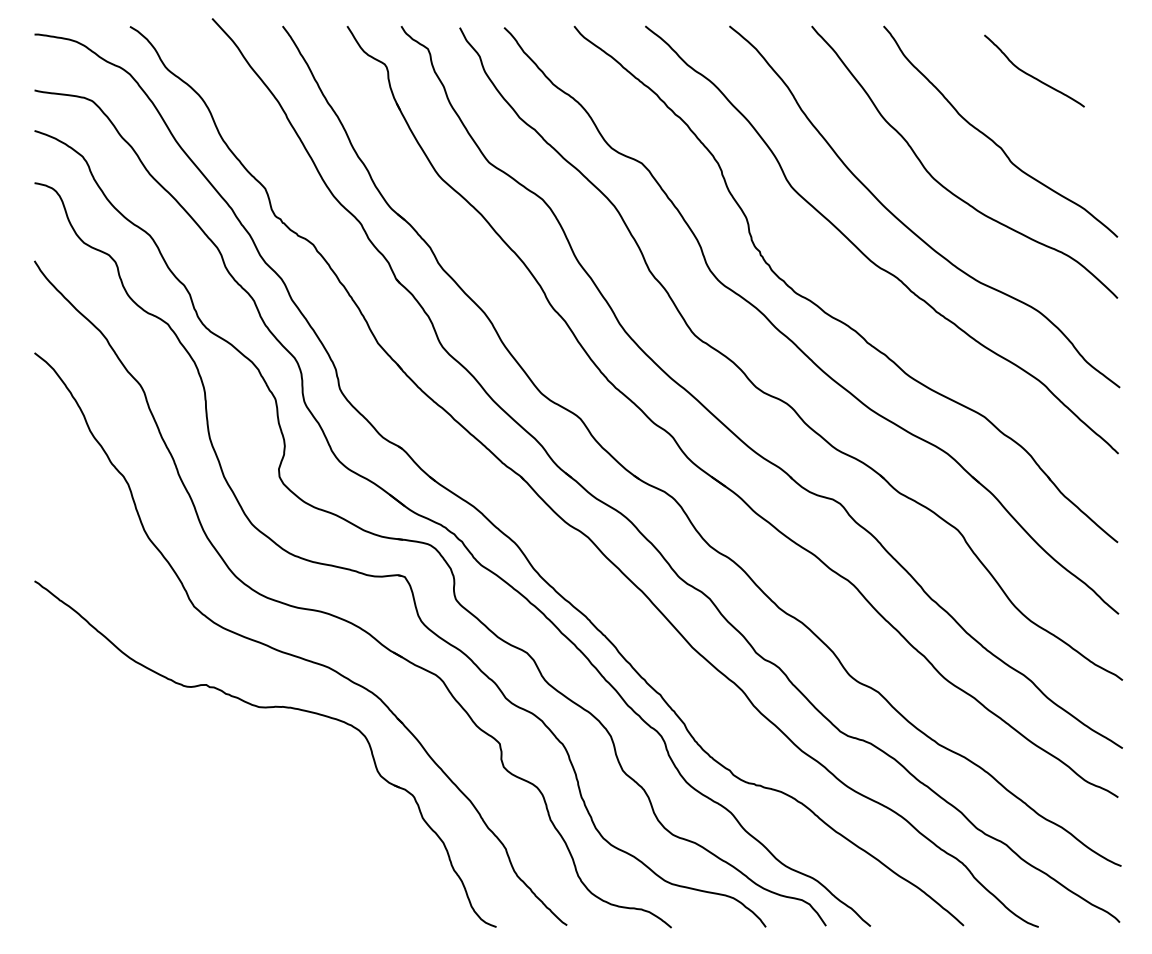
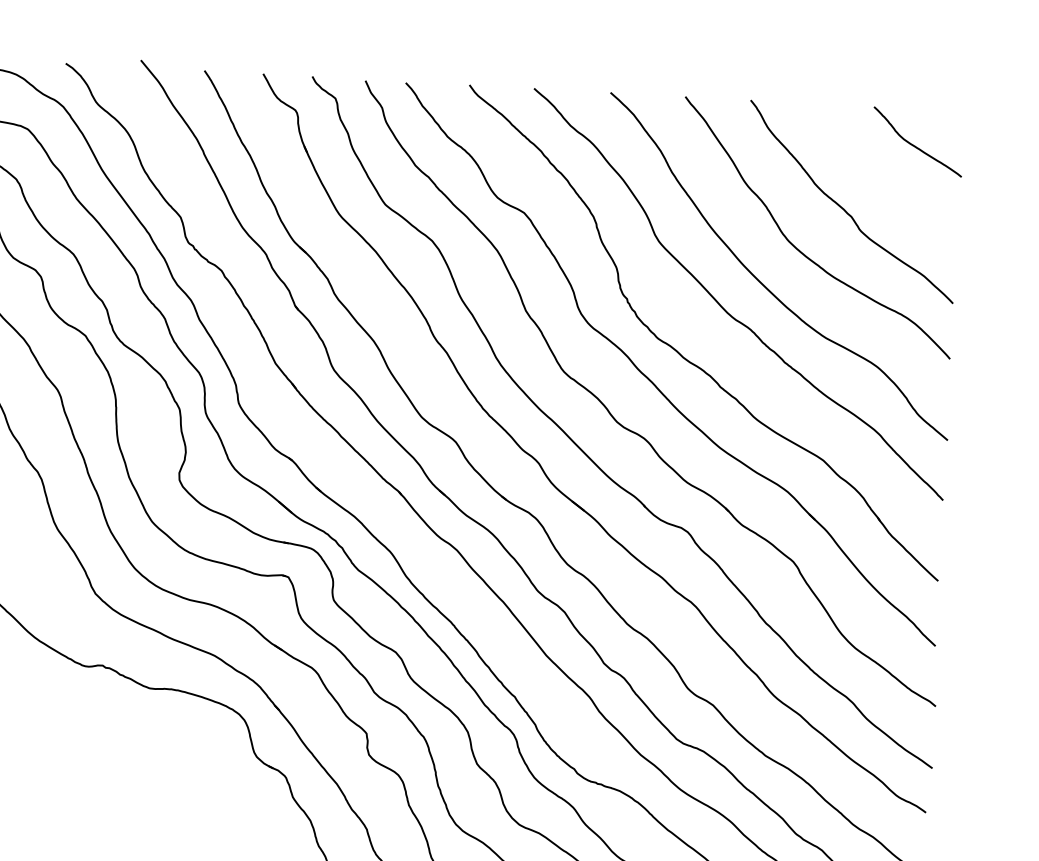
curve: (1032, 75) -> (915, 145), moved

